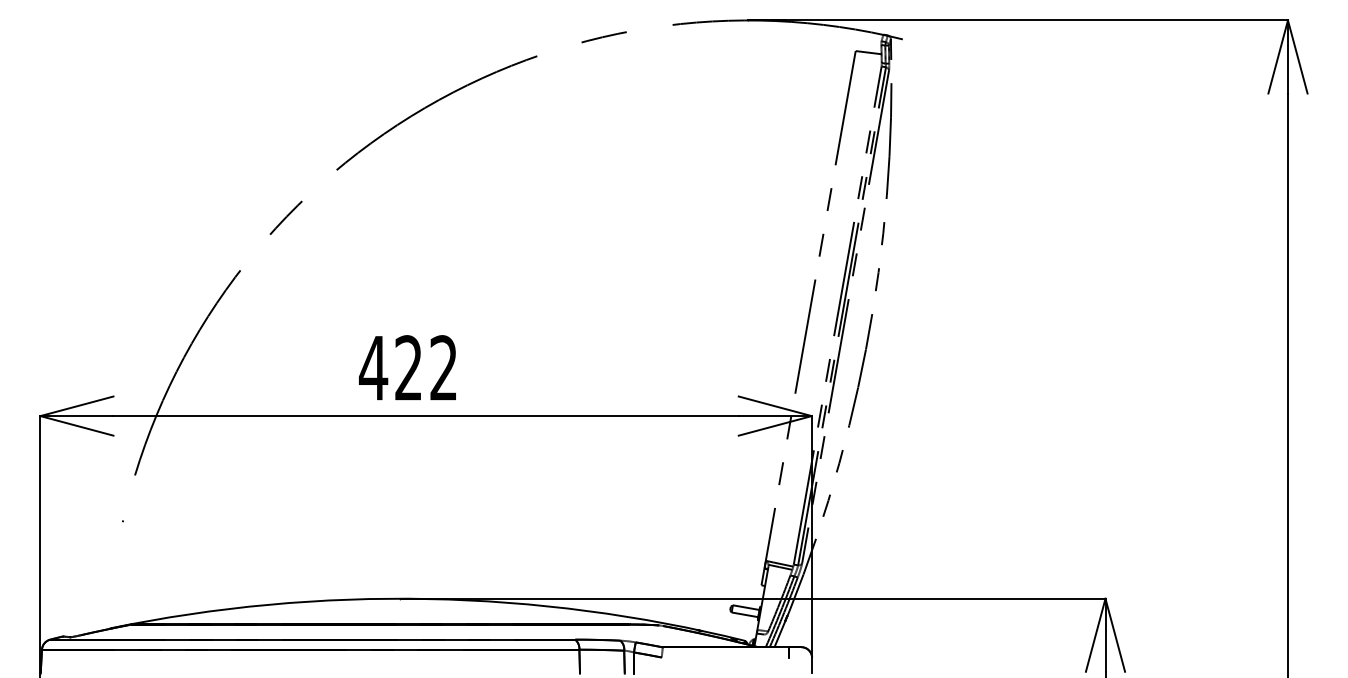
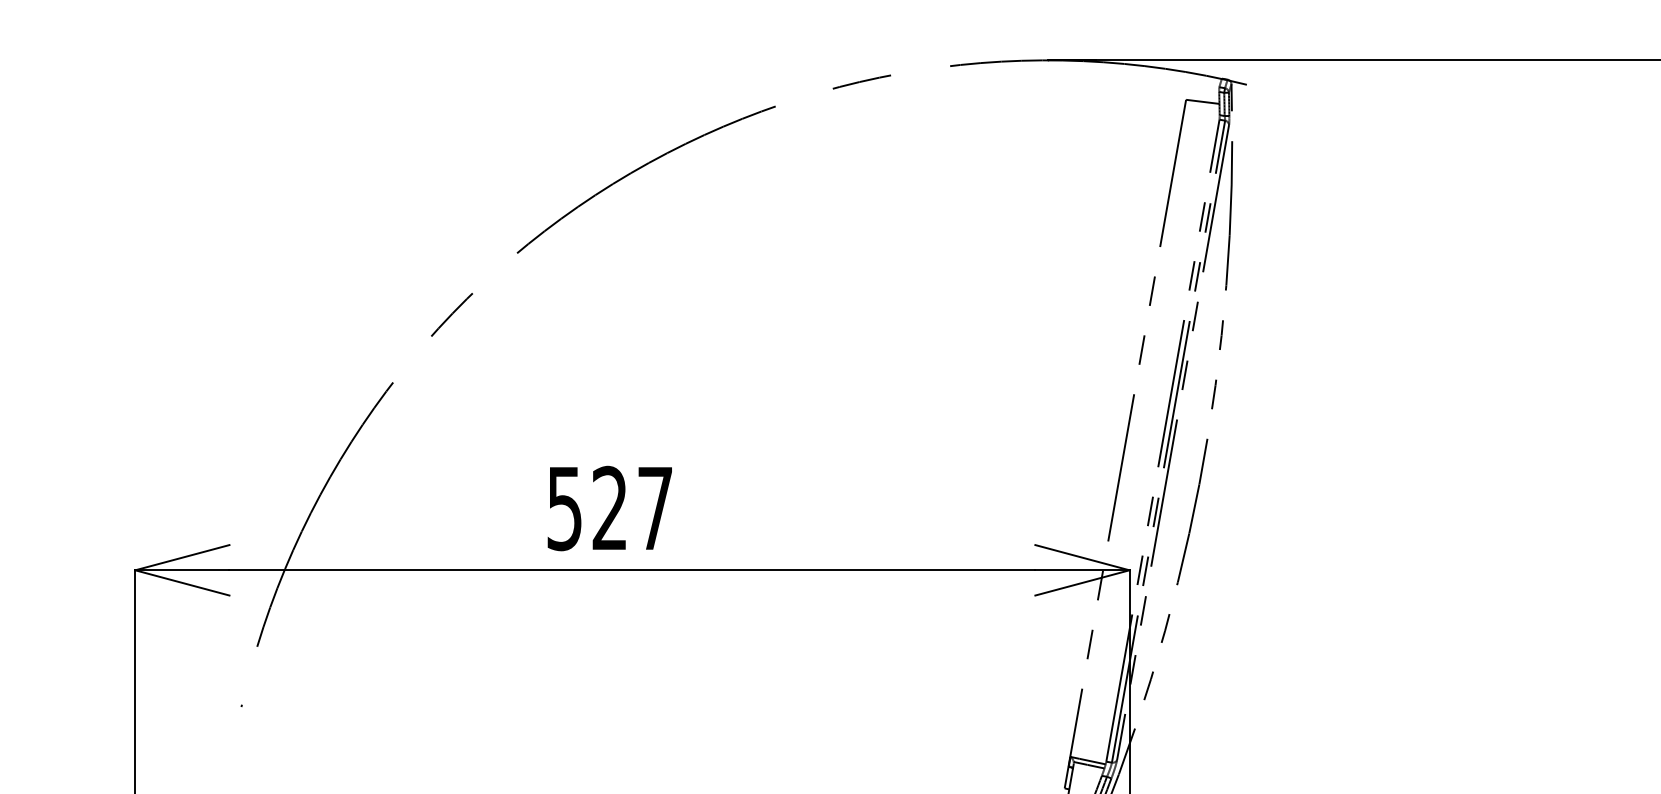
text: (407, 368) -> (608, 508), 422 -> 527

